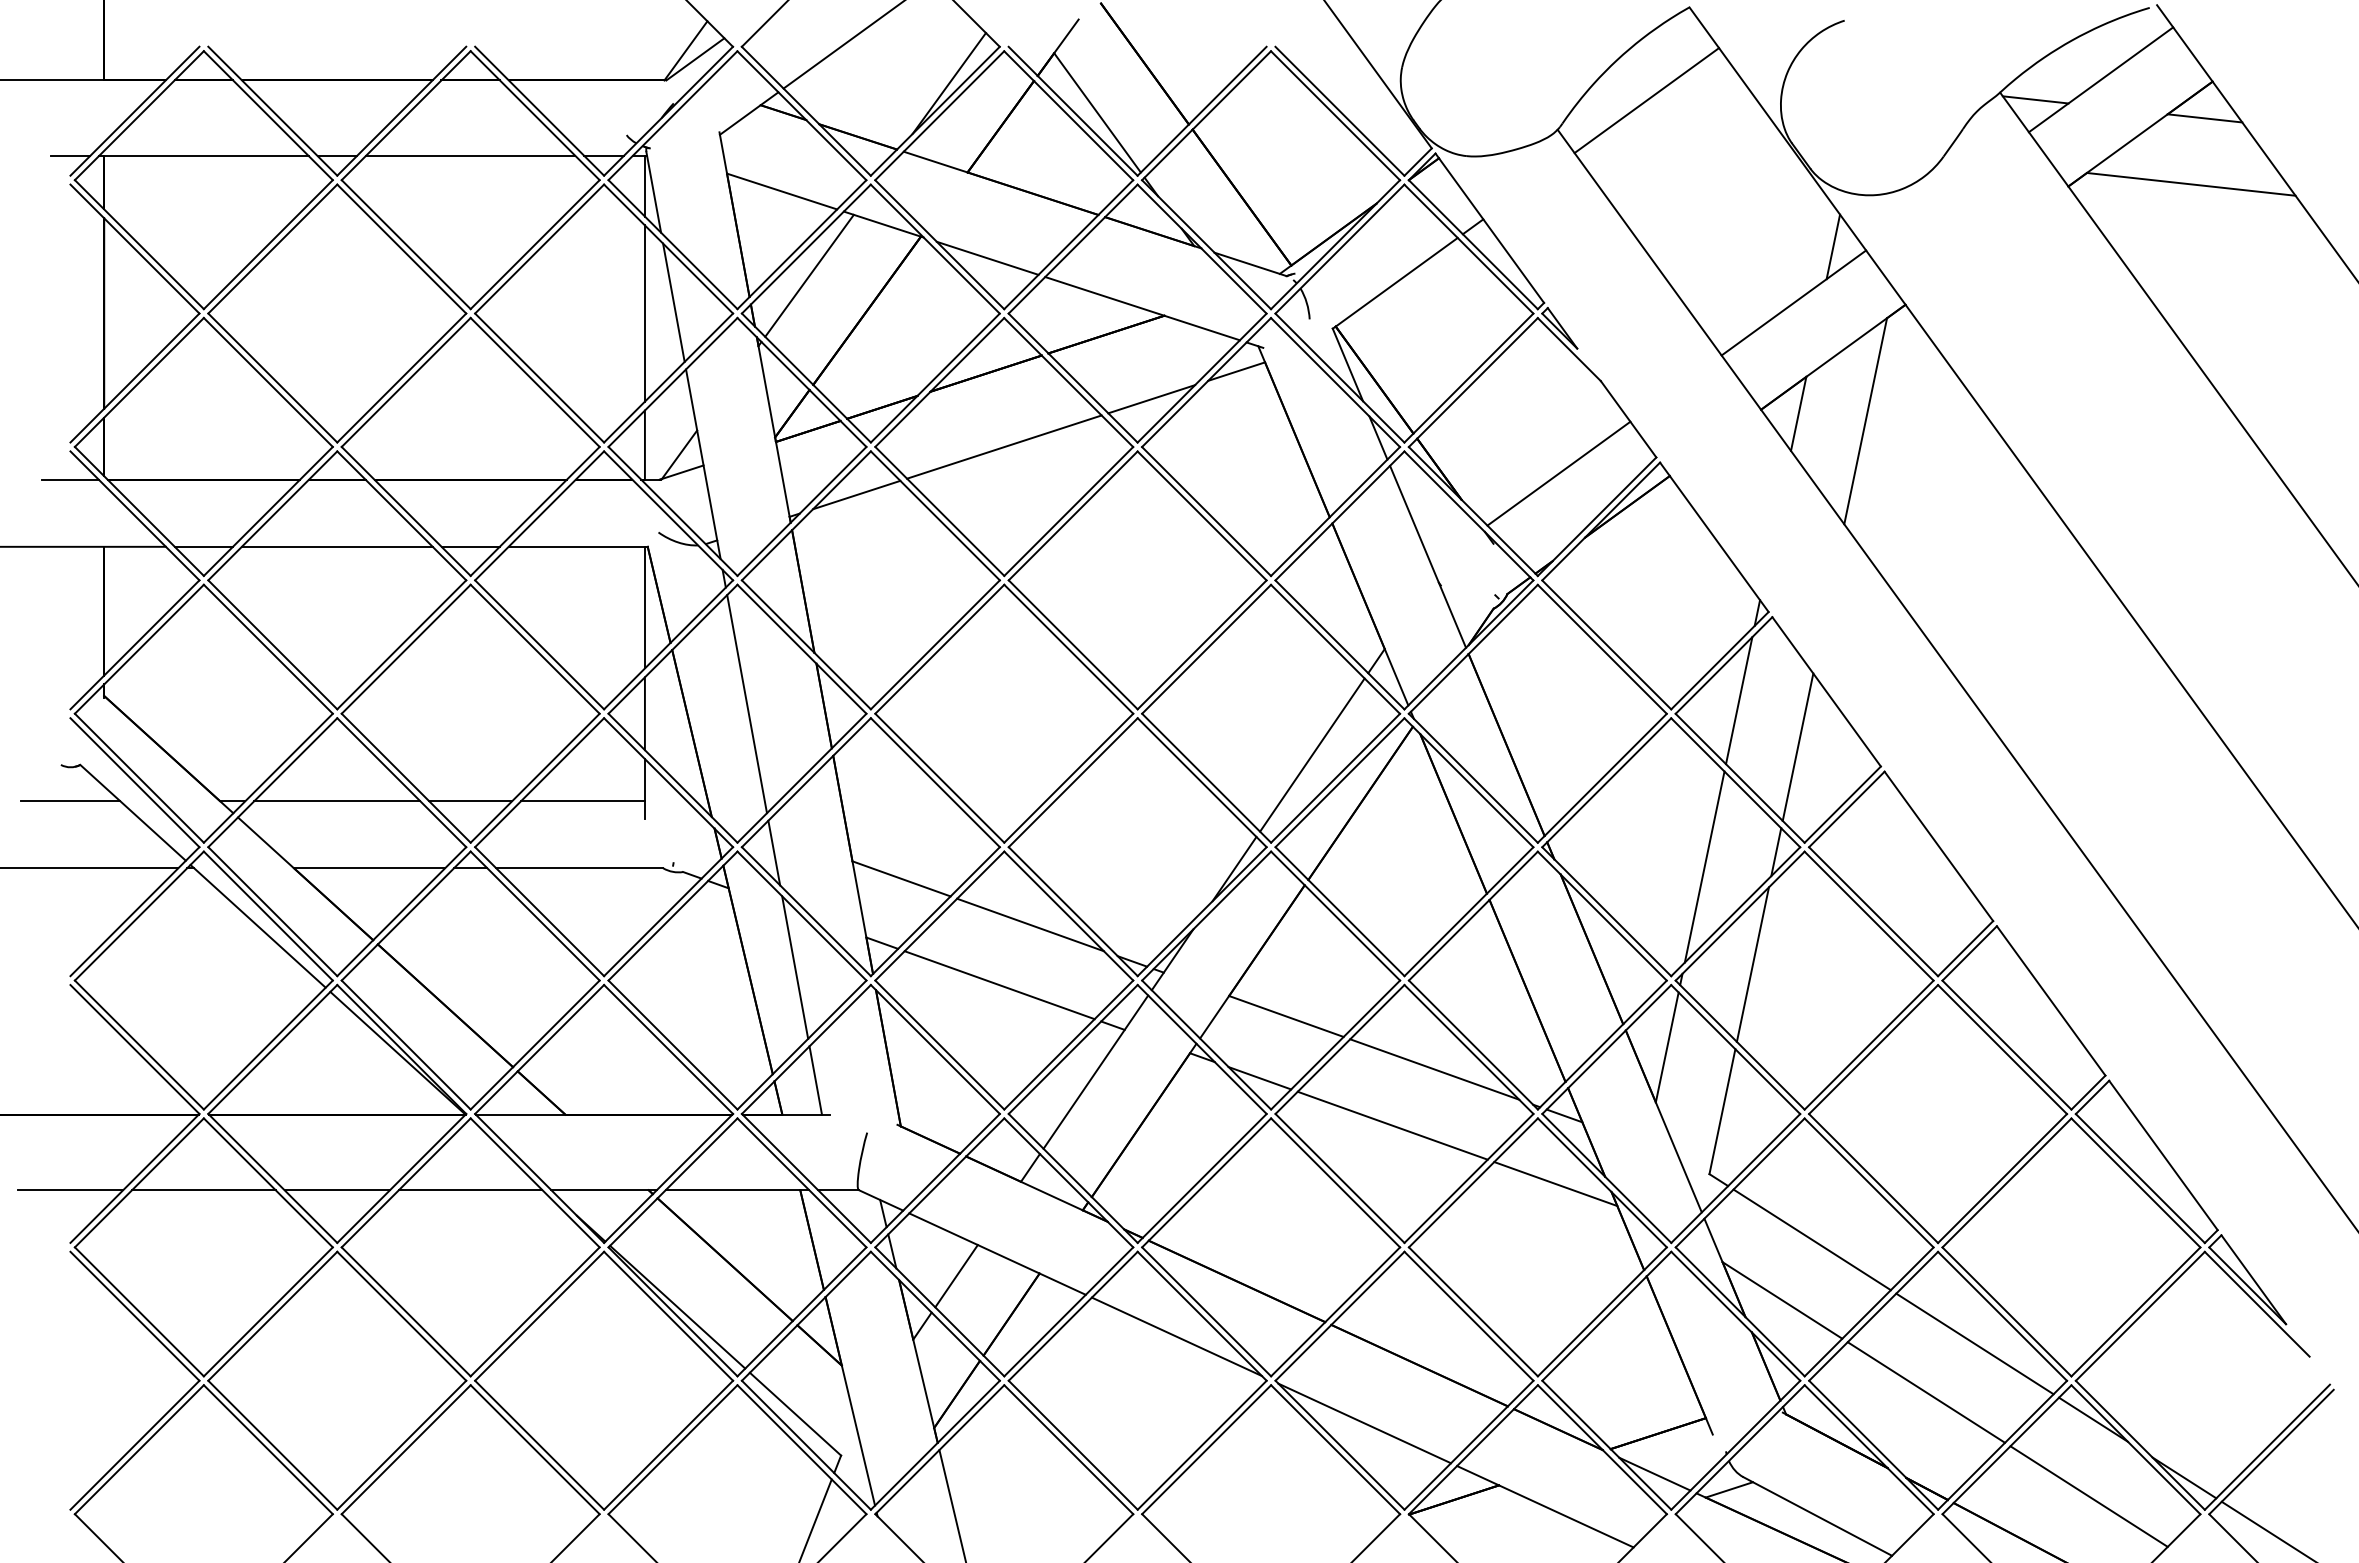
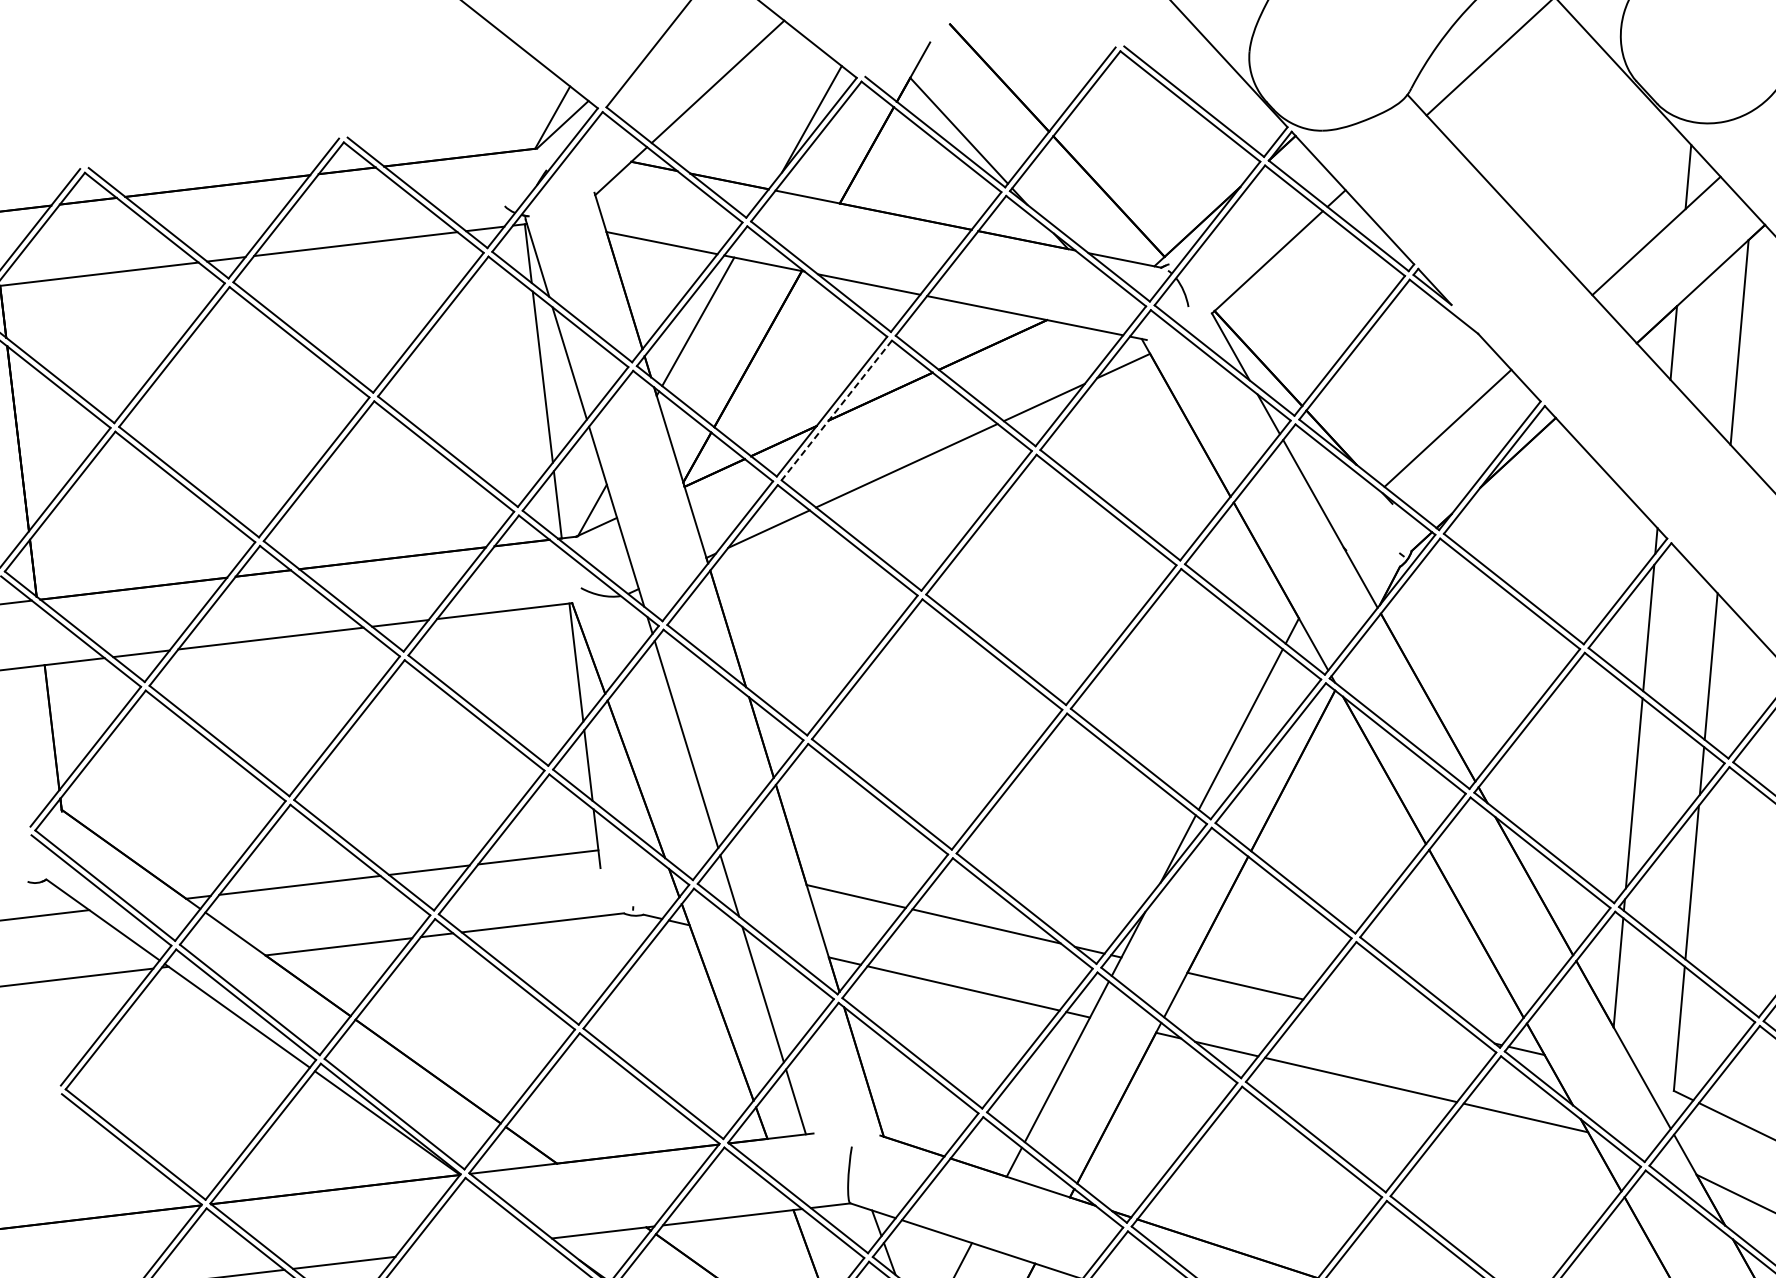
line: (939, 382) -> (836, 410), solid -> dashed
line: (1434, 1069) -> (1395, 1020), removed
line: (470, 1190) -> (473, 1247), removed

